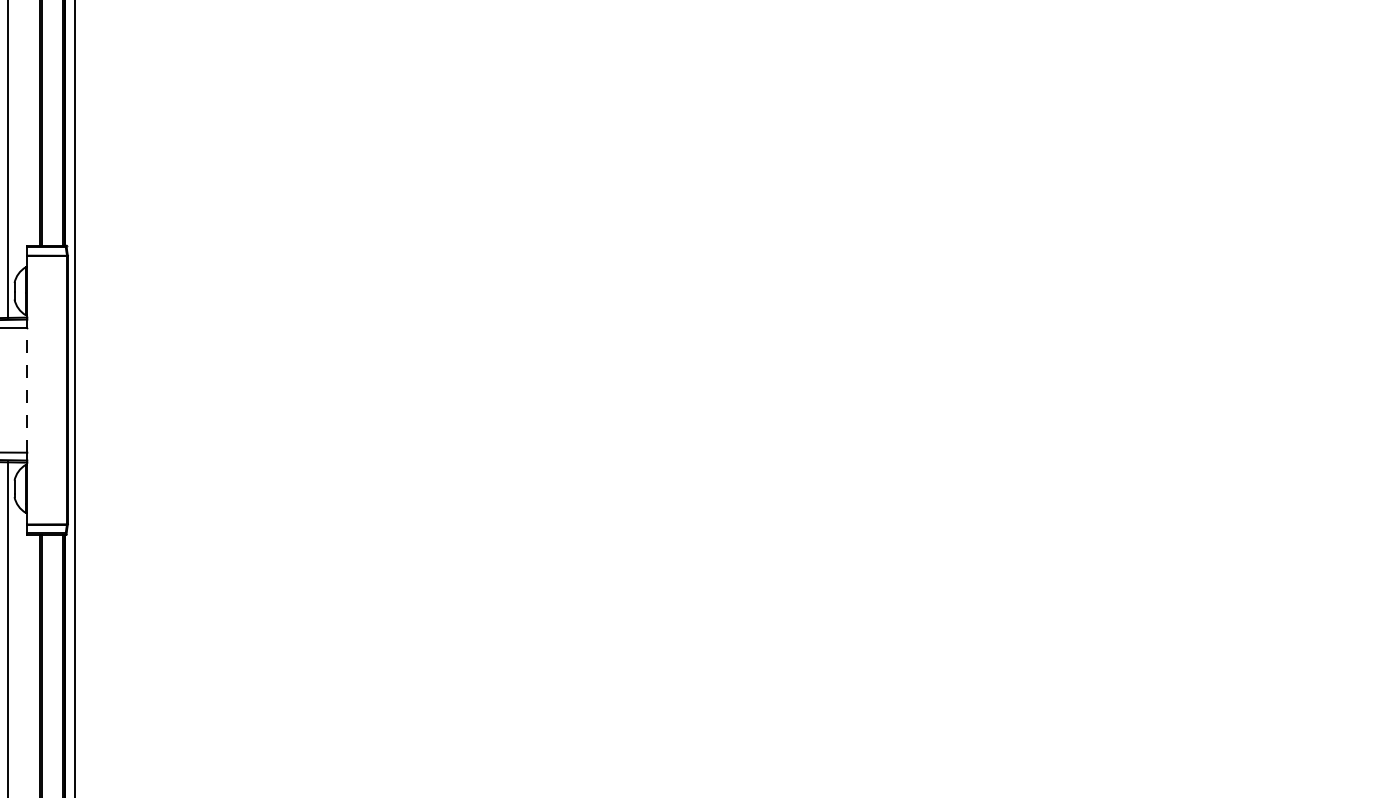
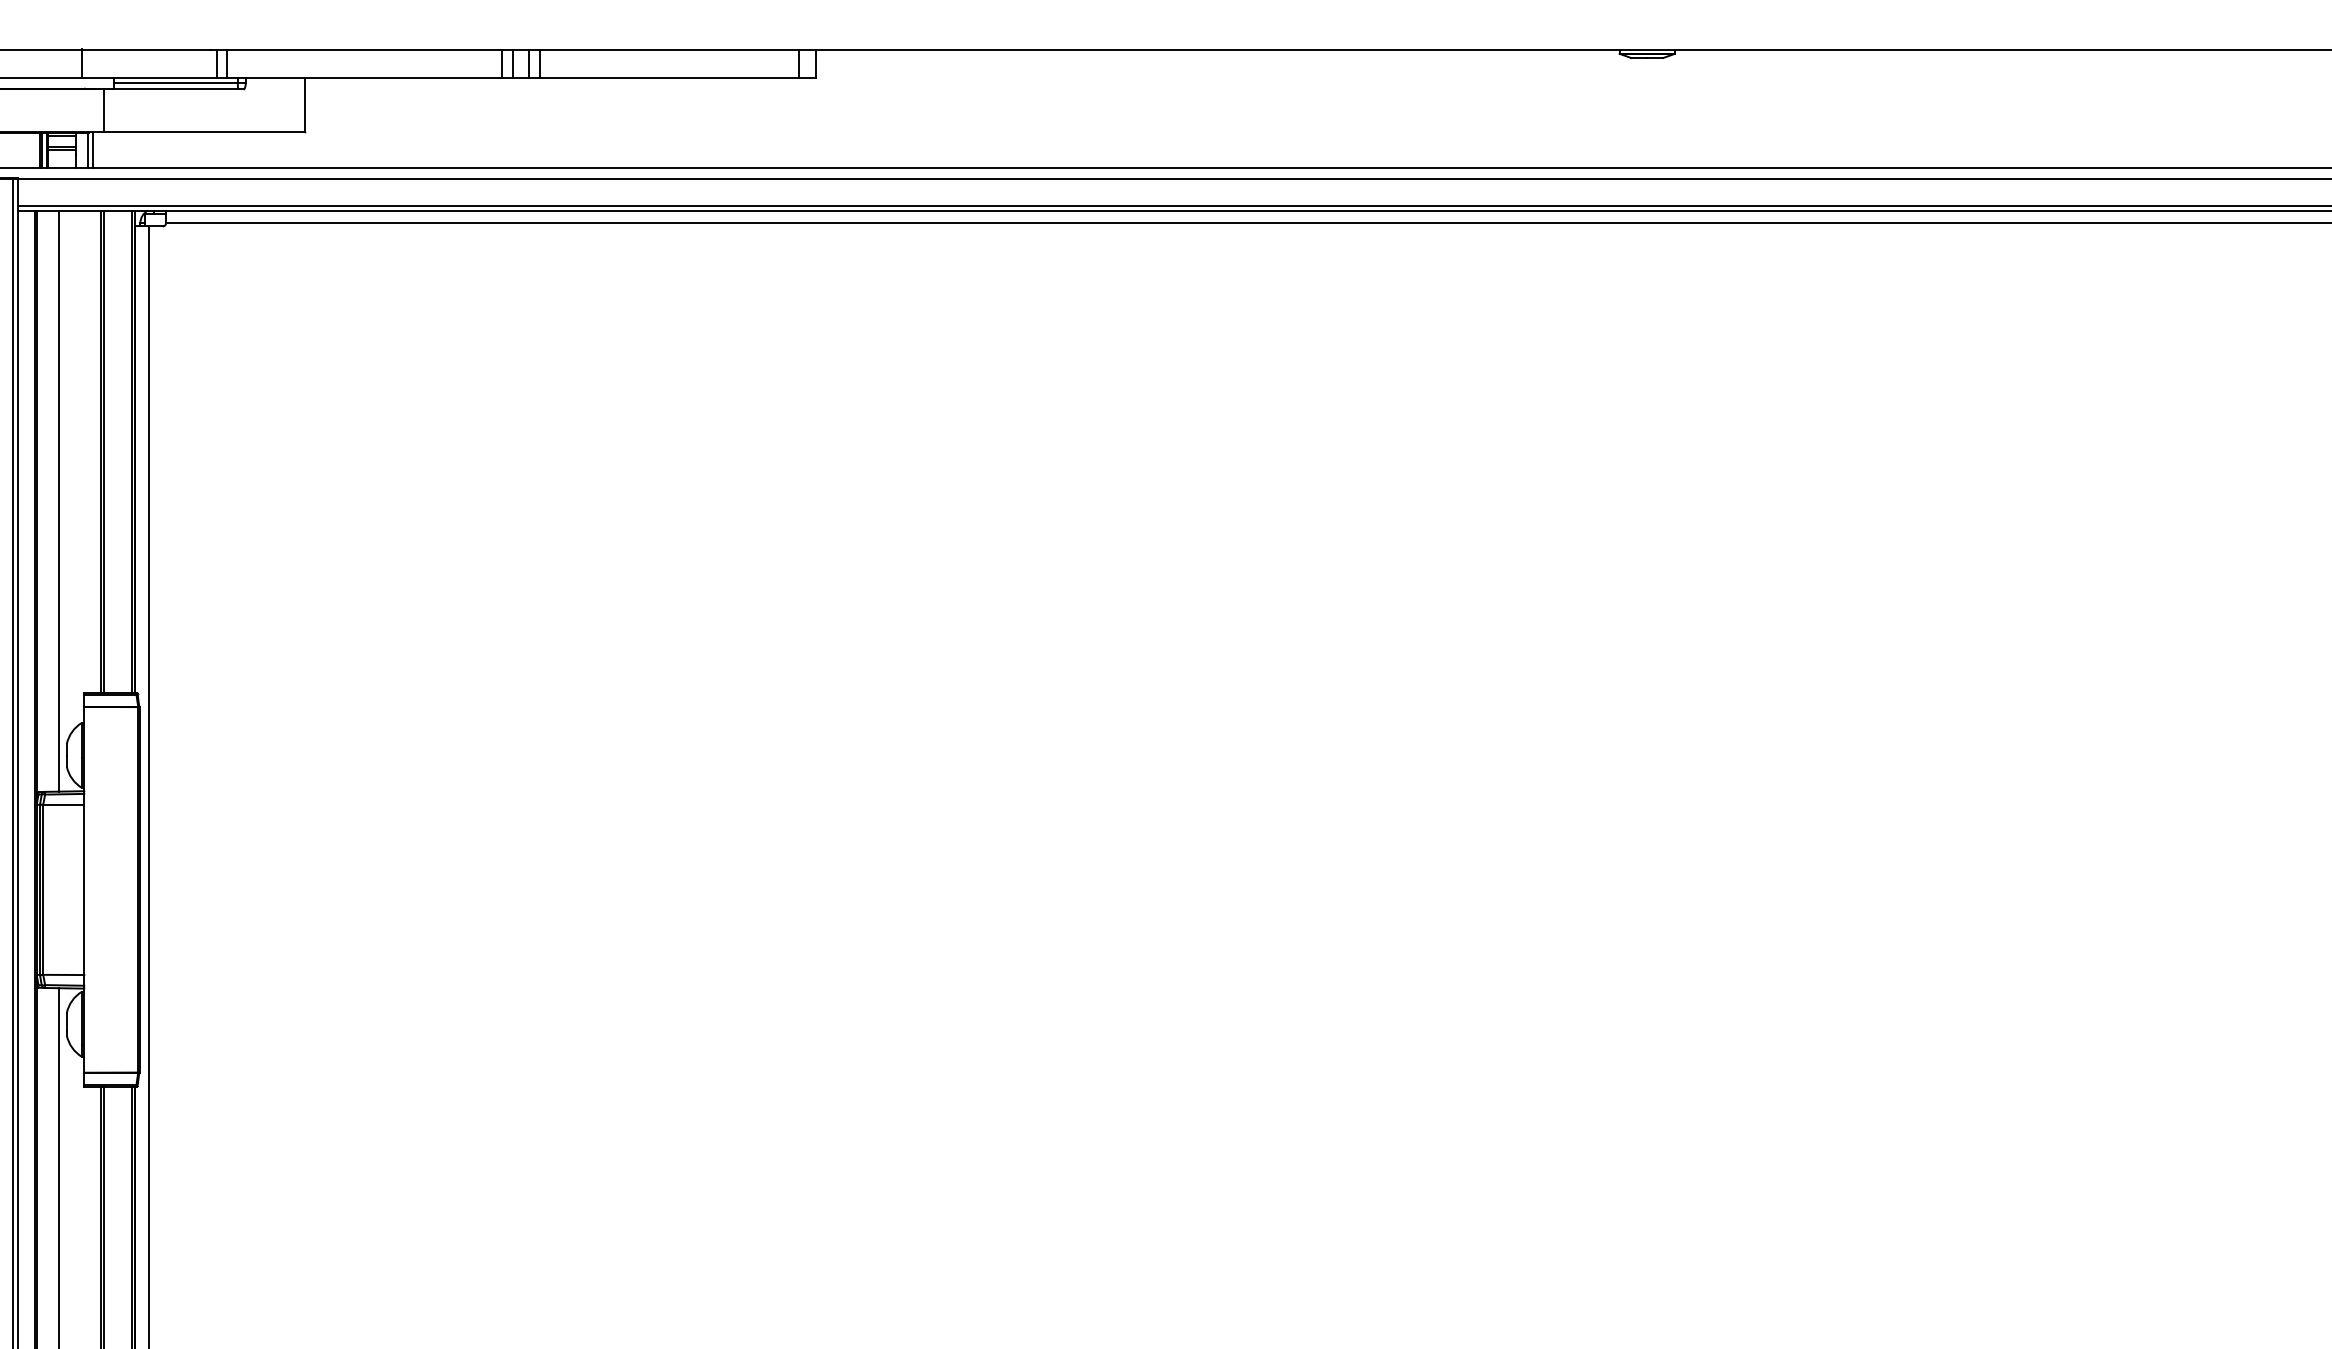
line: (27, 389) -> (84, 889), dashed -> solid

